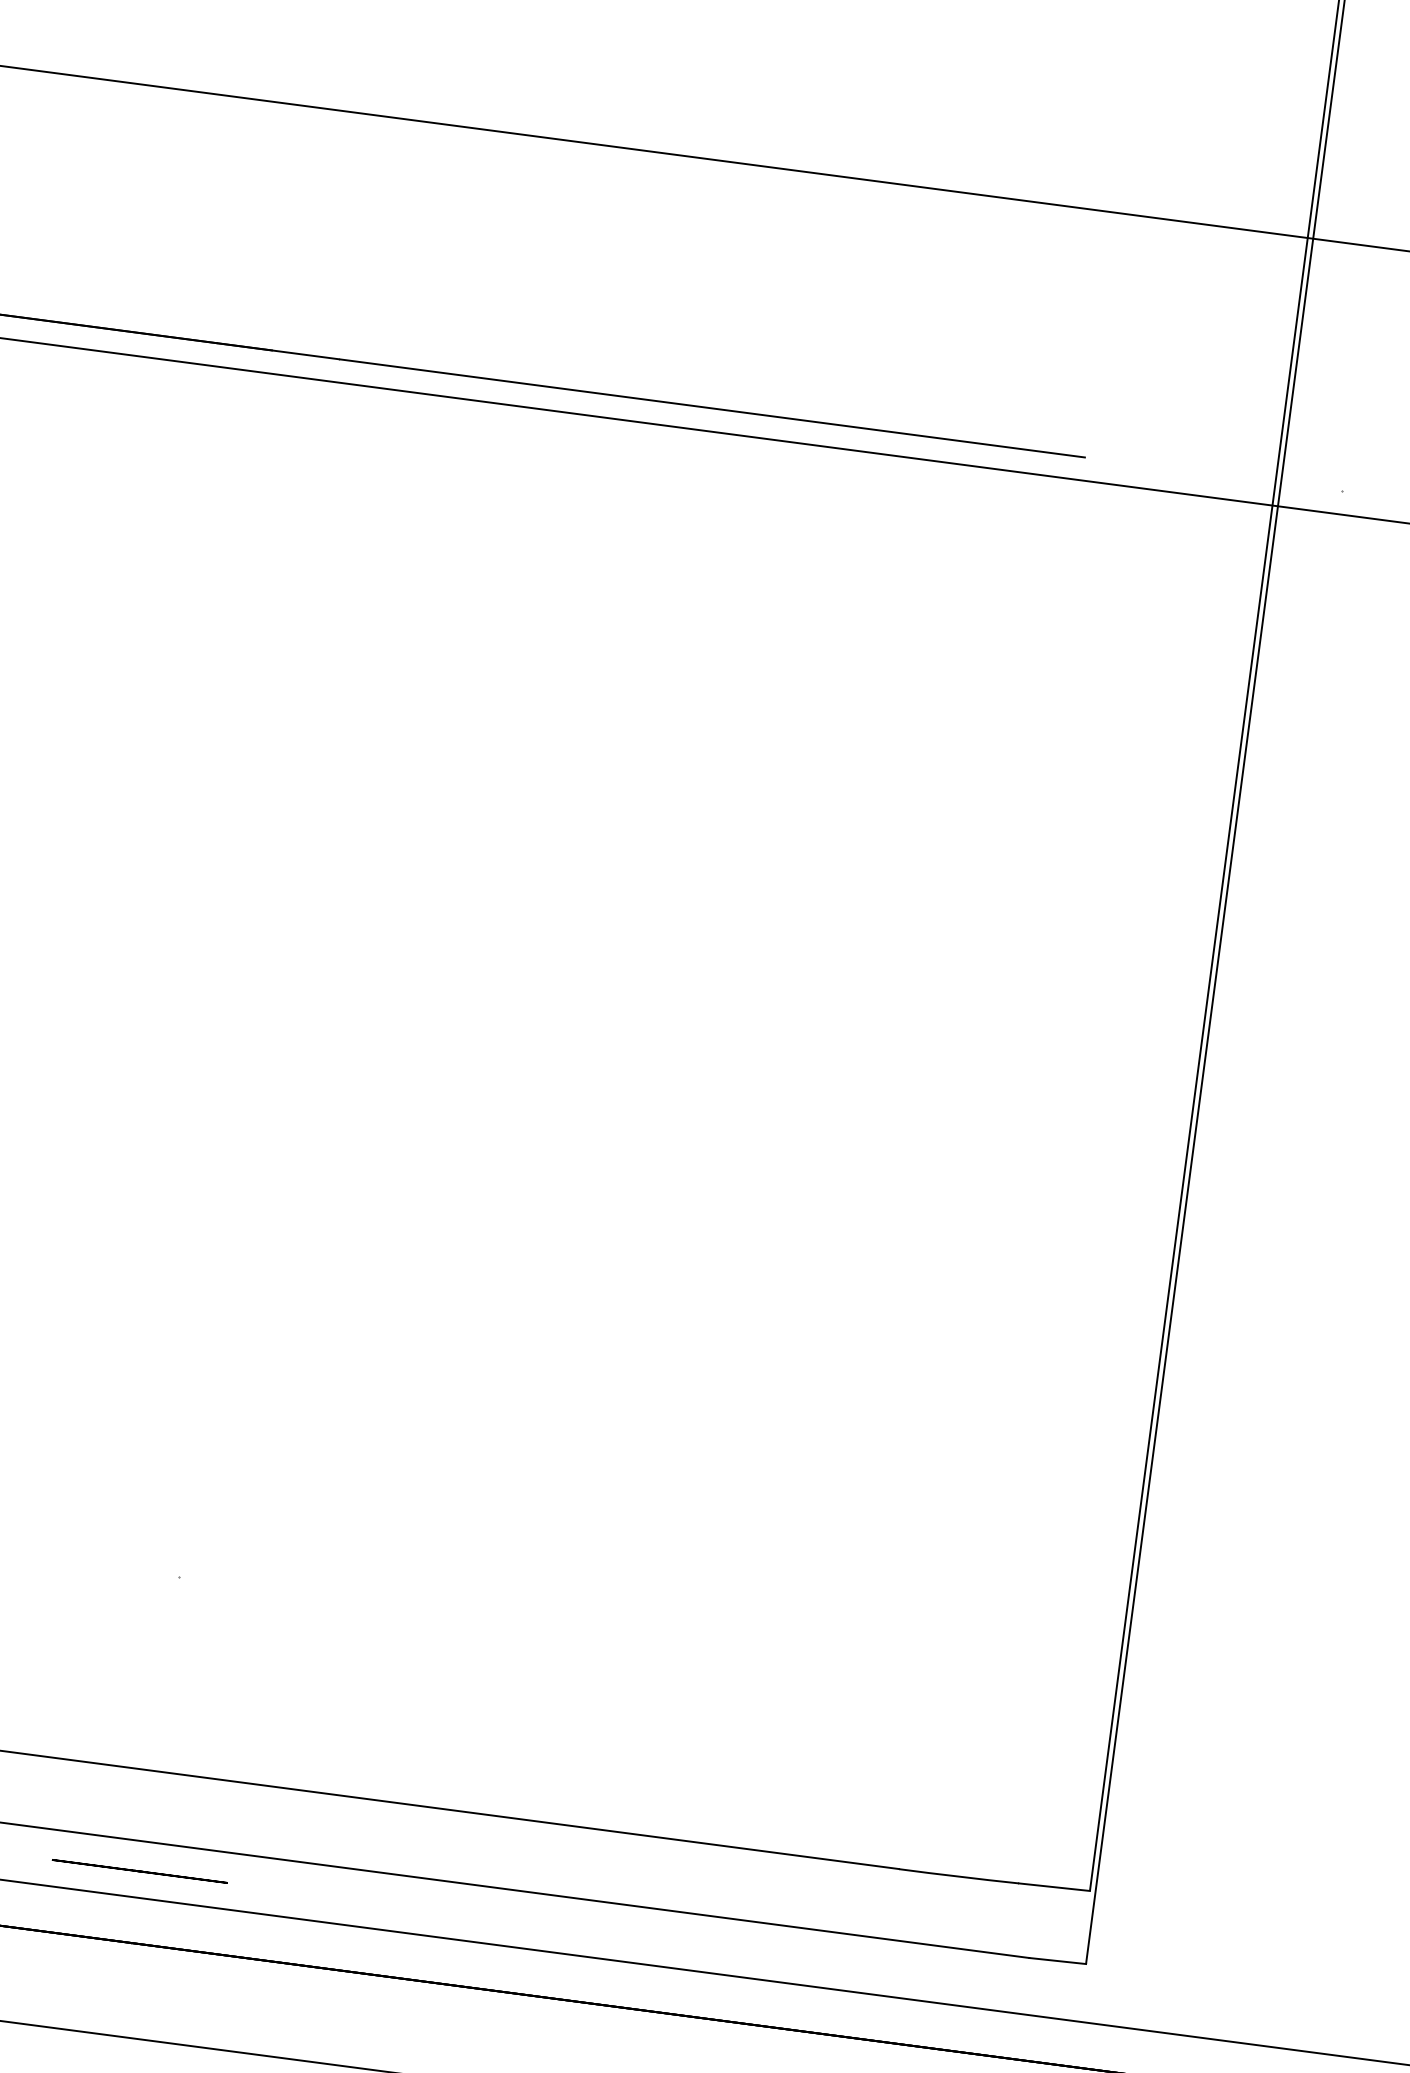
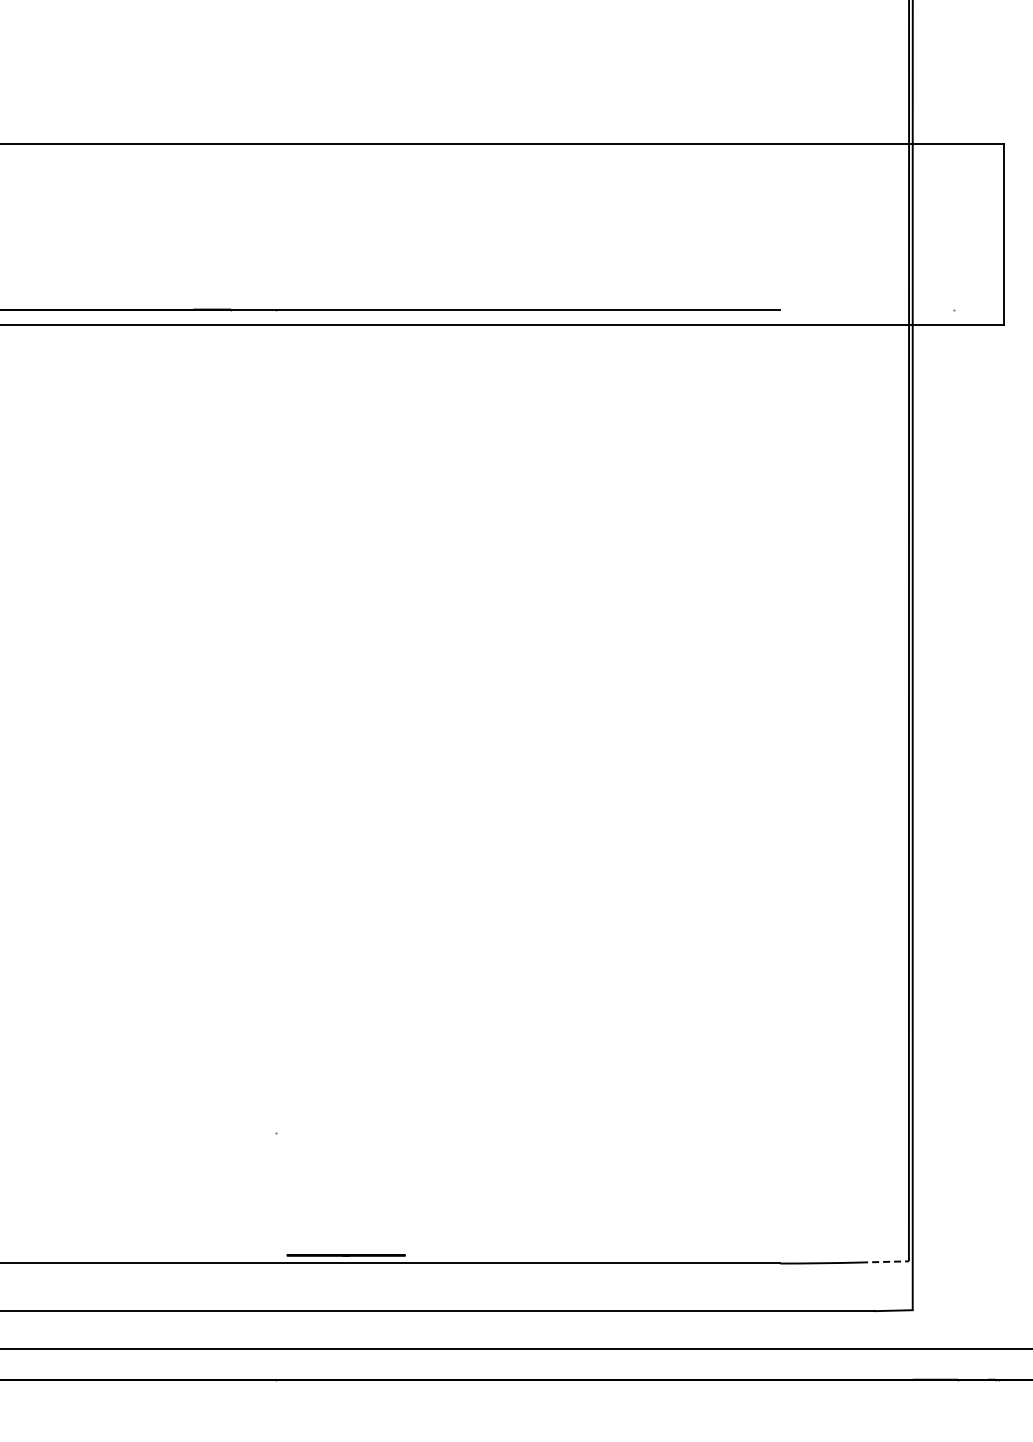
line: (138, 1871) -> (345, 1255), moved
line: (1055, 1886) -> (885, 1261), solid -> dashed

